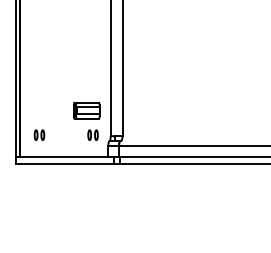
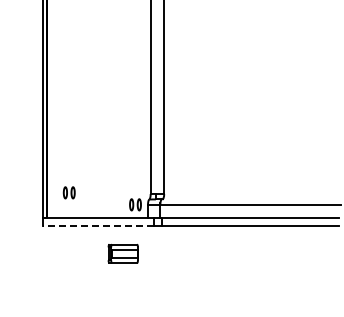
part: (86, 110) -> (122, 253), moved
part: (93, 134) -> (135, 204), moved
line: (65, 164) -> (98, 226), solid -> dashed

